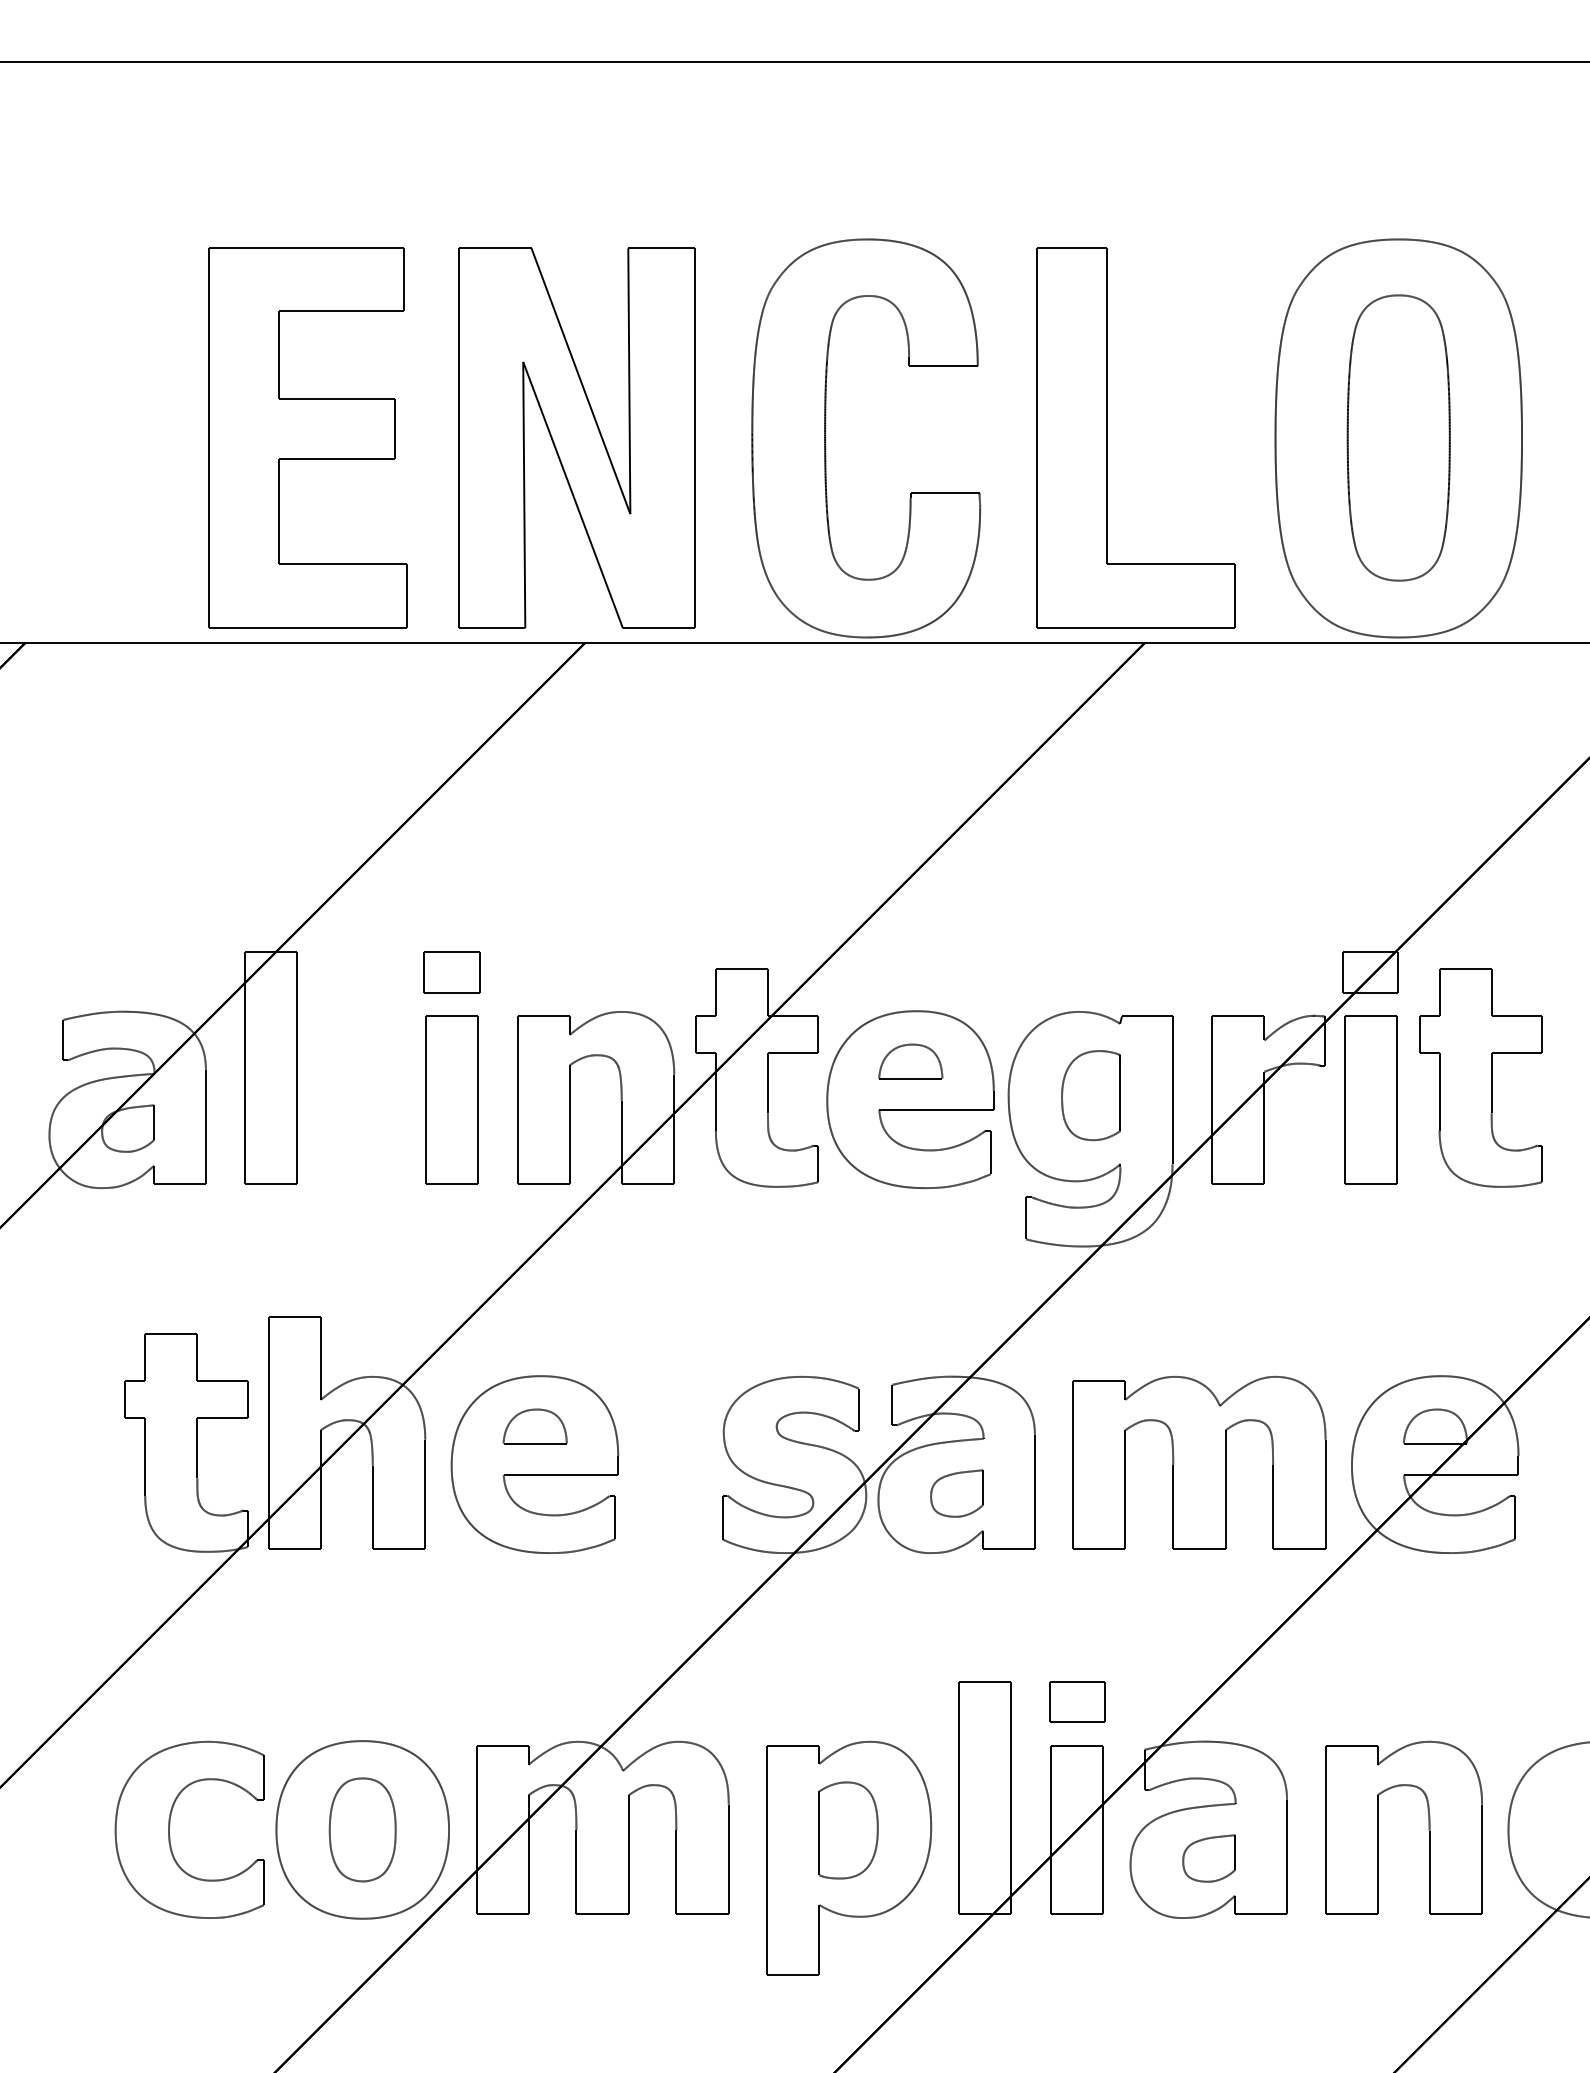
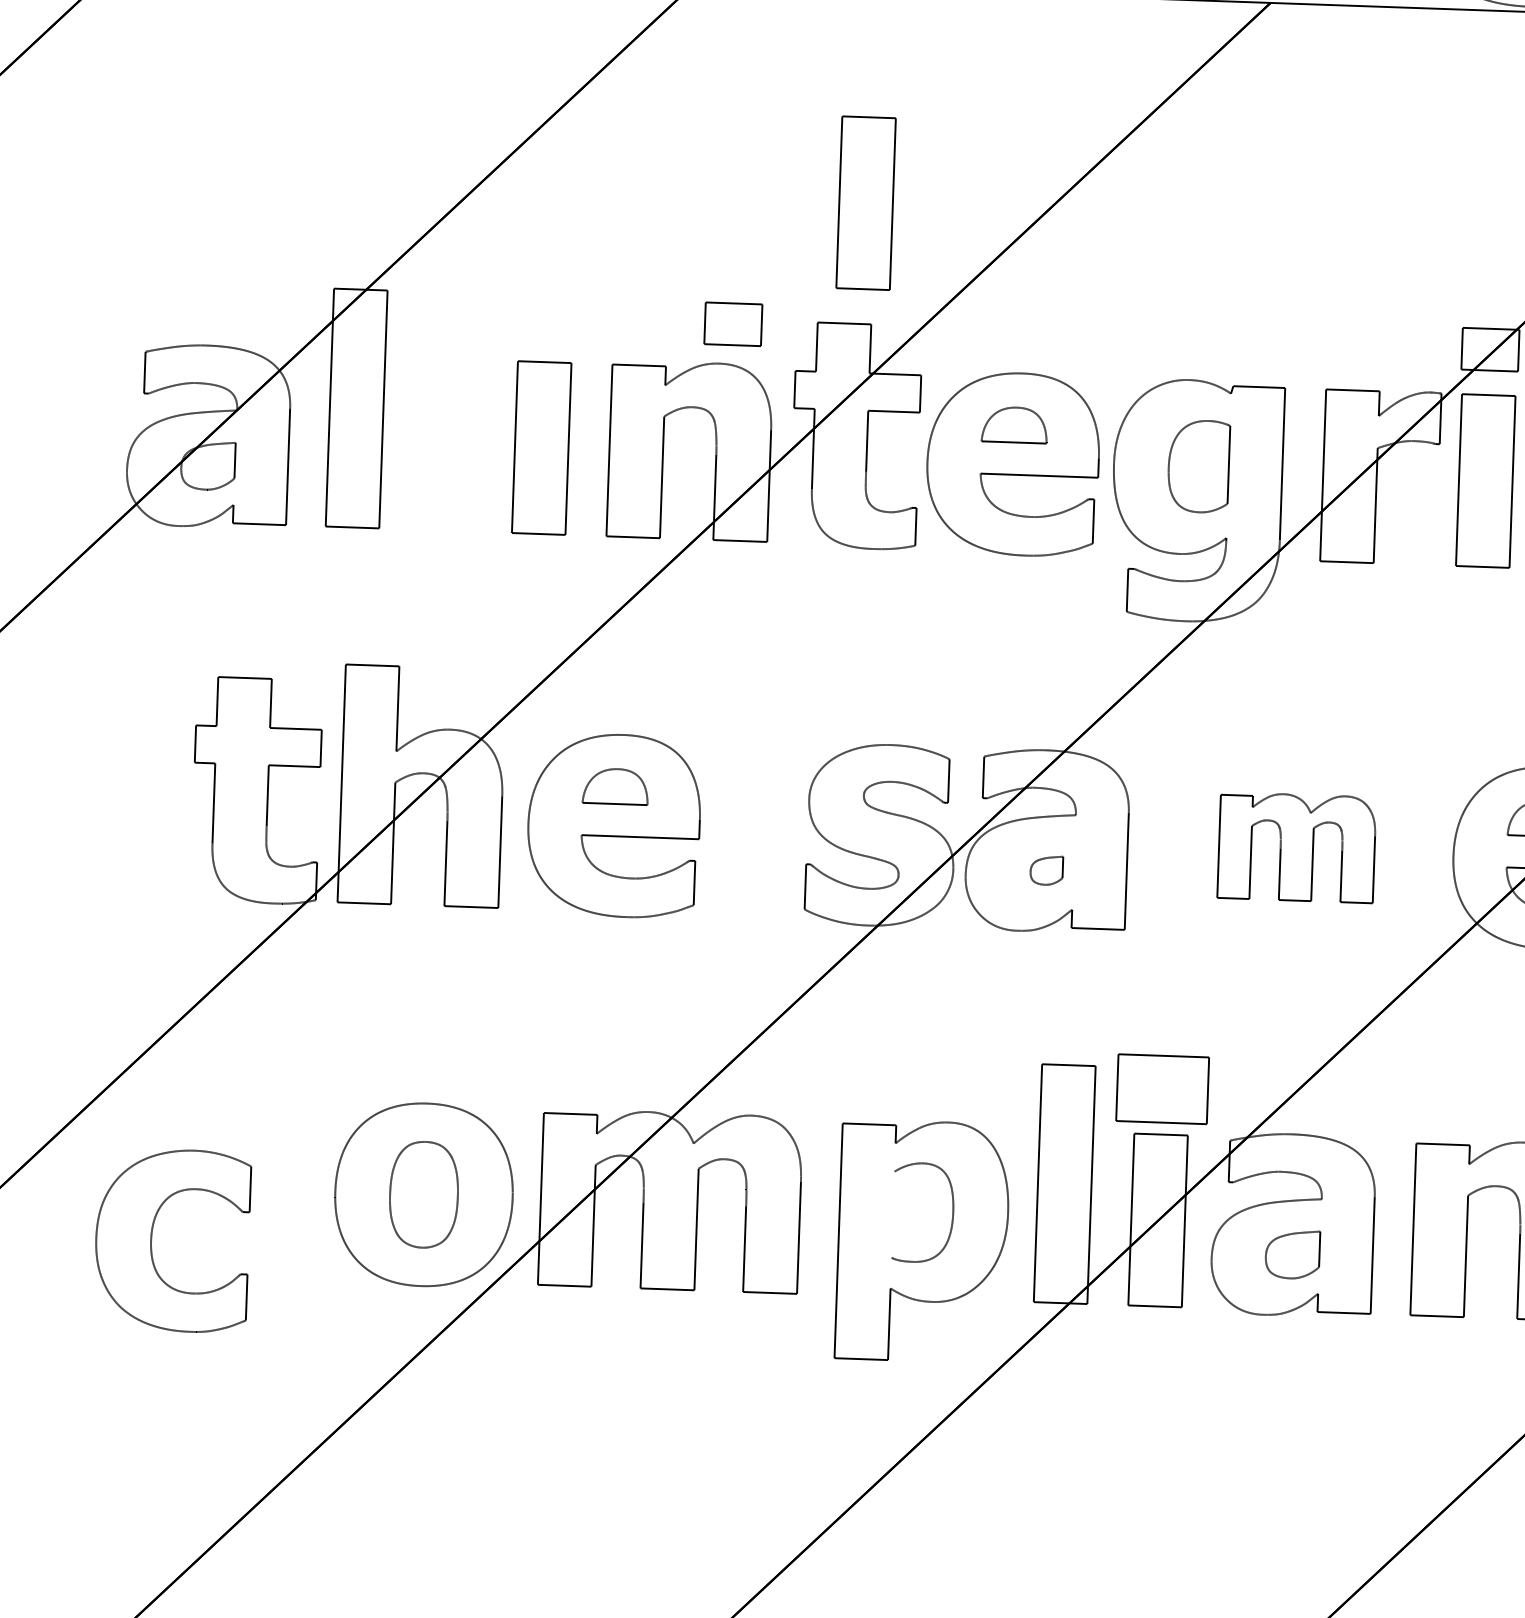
part: (758, 850) -> (865, 202), added
part: (451, 972) -> (732, 324), moved
part: (1199, 1462) -> (1296, 847), size x0.6
part: (956, 1493) -> (1046, 870), size x0.6
part: (1077, 1701) -> (1162, 1088), size x1.6
part: (170, 1825) -> (152, 1235), moved
line: (819, 1833) -> (893, 1214), removed

